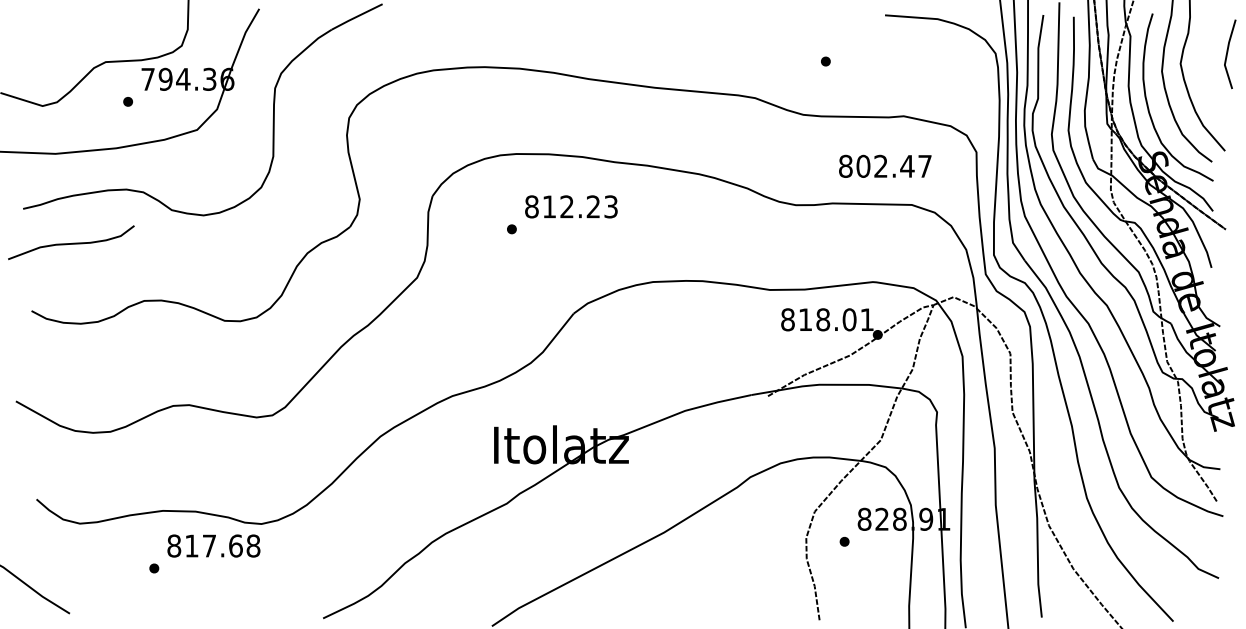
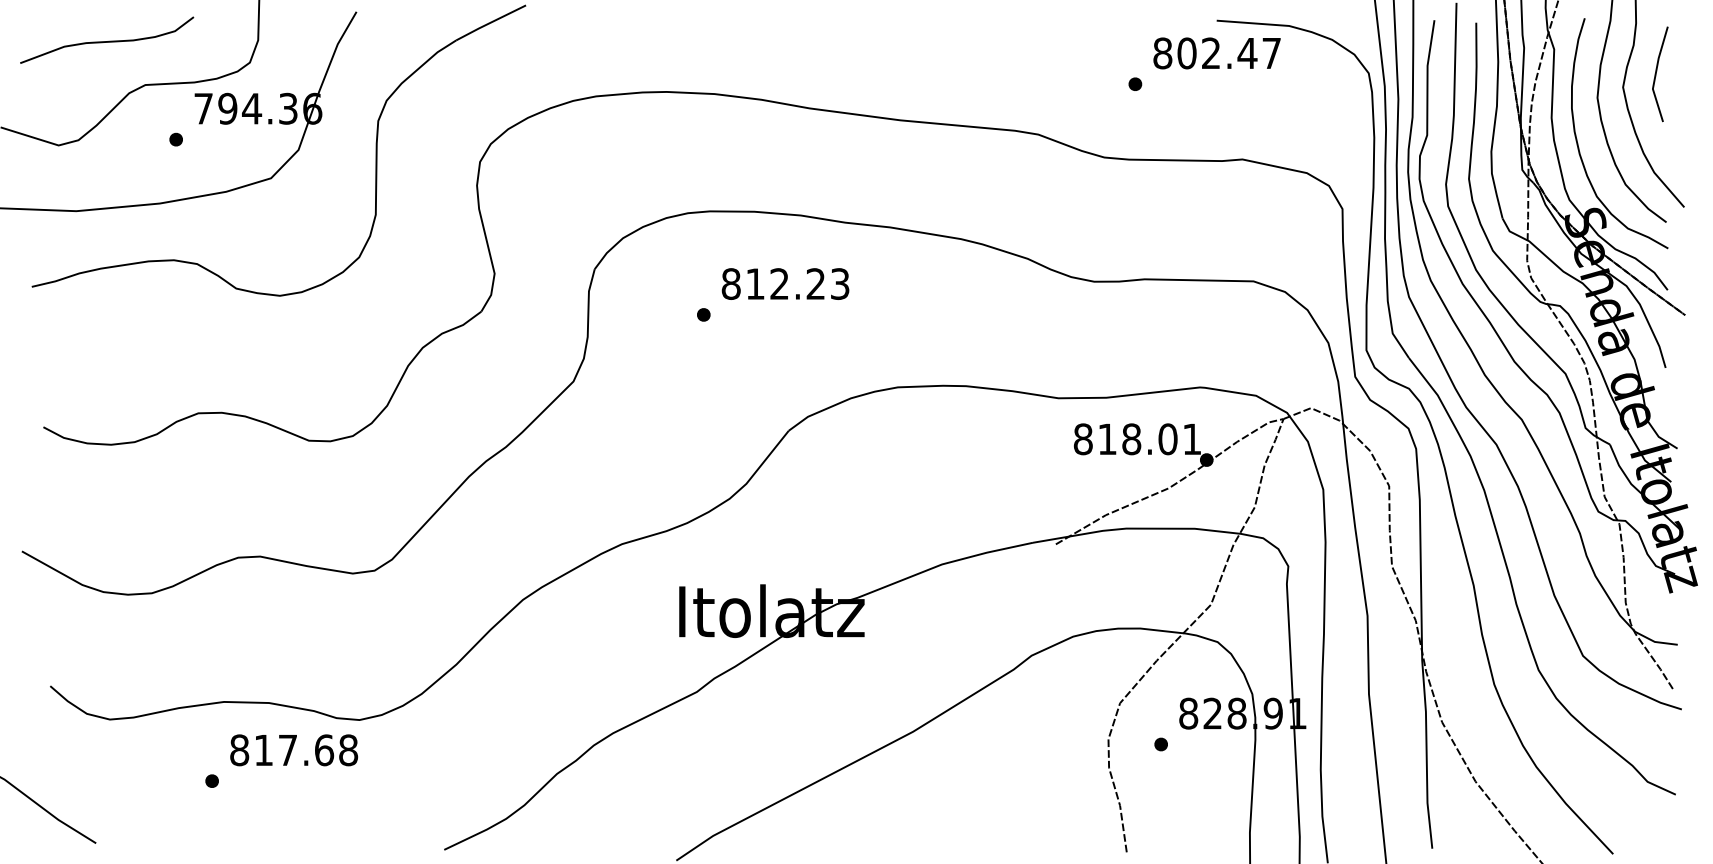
line: (1227, 54) -> (1656, 74), moved
text: (884, 166) -> (1216, 53), moved
curve: (71, 243) -> (107, 41), moved

